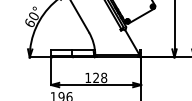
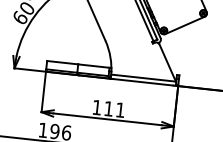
text: (100, 77) -> (115, 108), 128 -> 111

